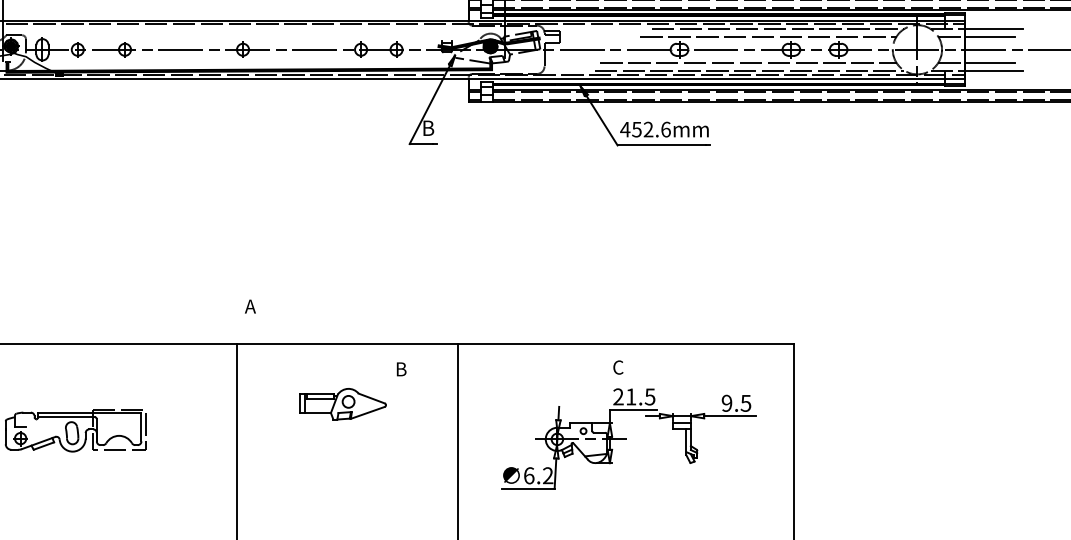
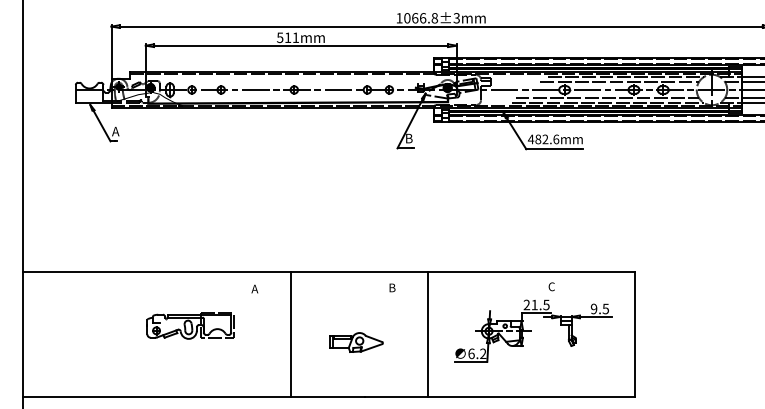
text: (637, 129) -> (538, 139), 452.6mm -> 482.6mm
text: (249, 305) -> (254, 288), moved
text: (617, 367) -> (551, 286), moved
part: (343, 404) -> (356, 342), moved

